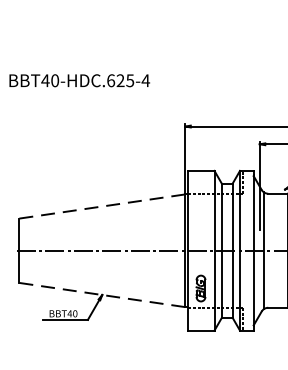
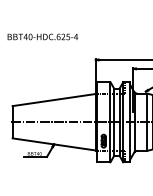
line: (100, 207) -> (53, 100), dashed -> solid
line: (100, 295) -> (53, 144), dashed -> solid

